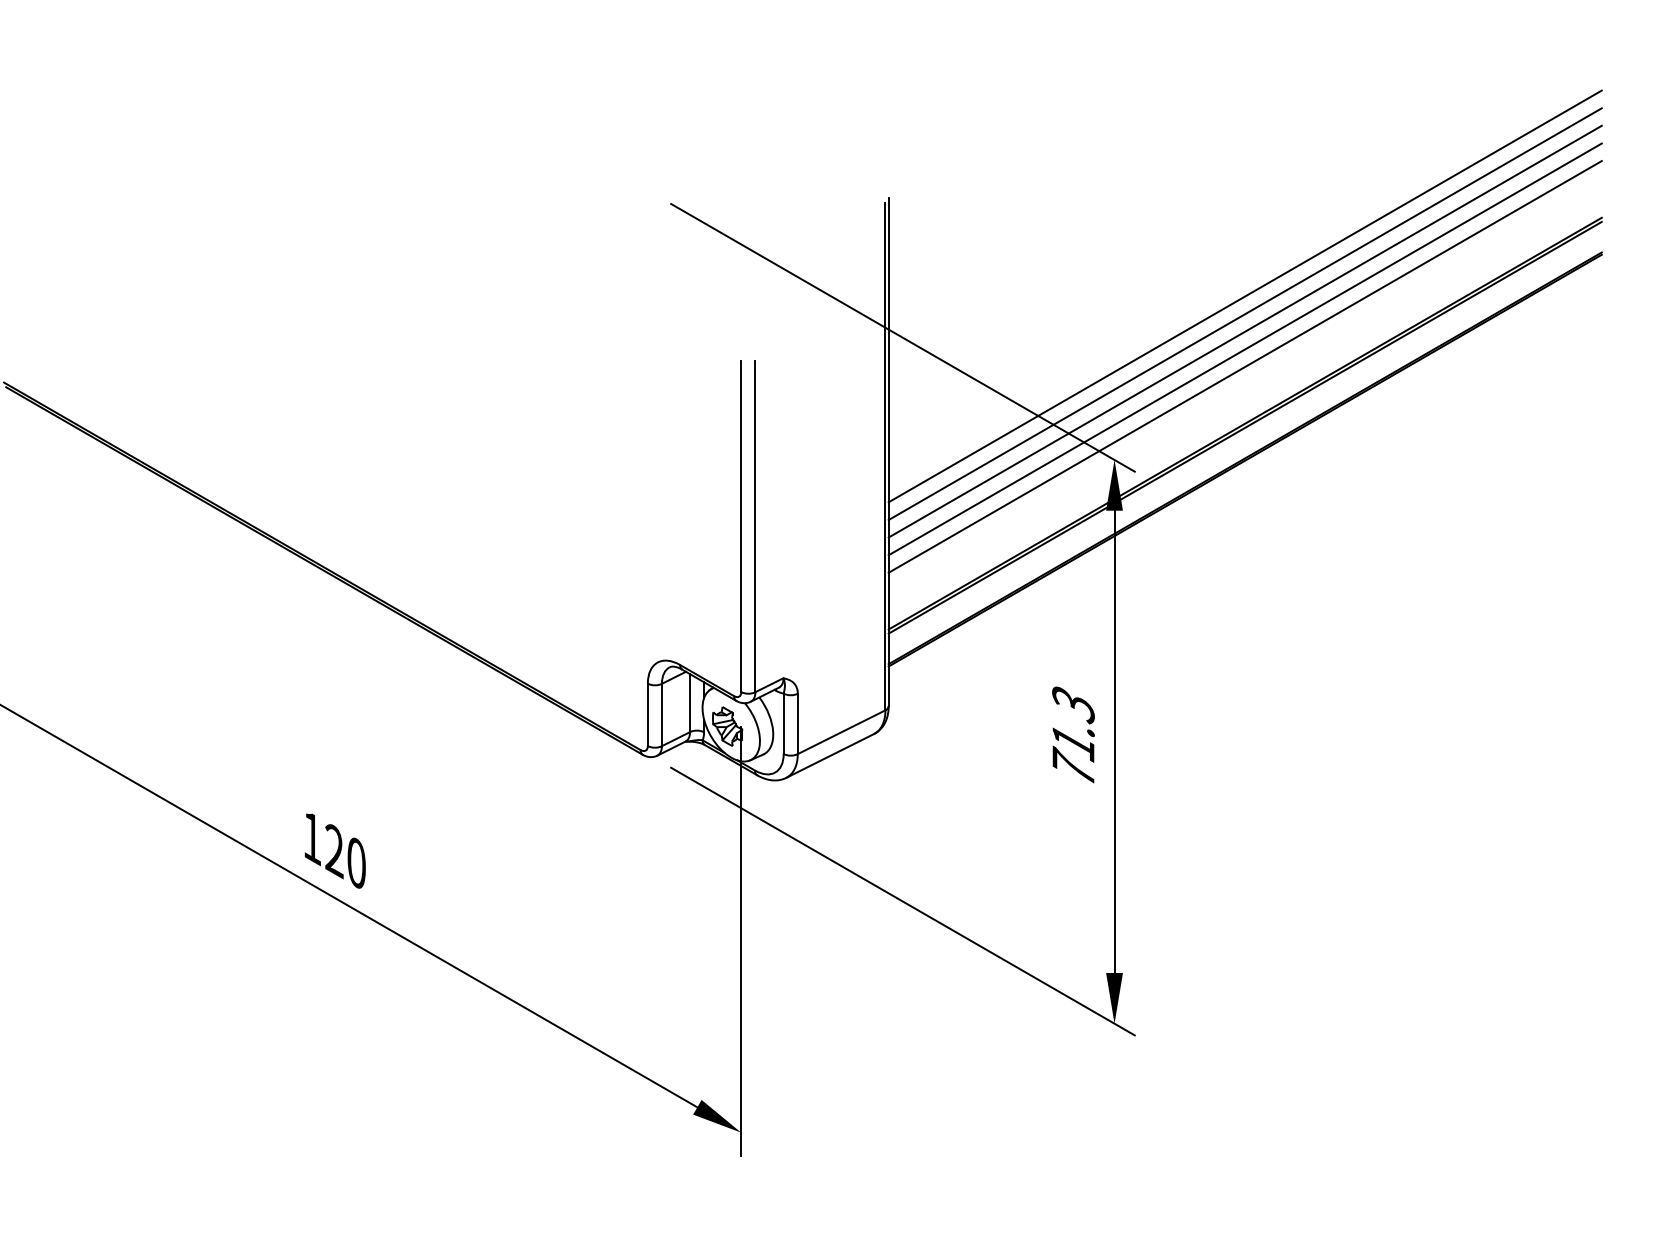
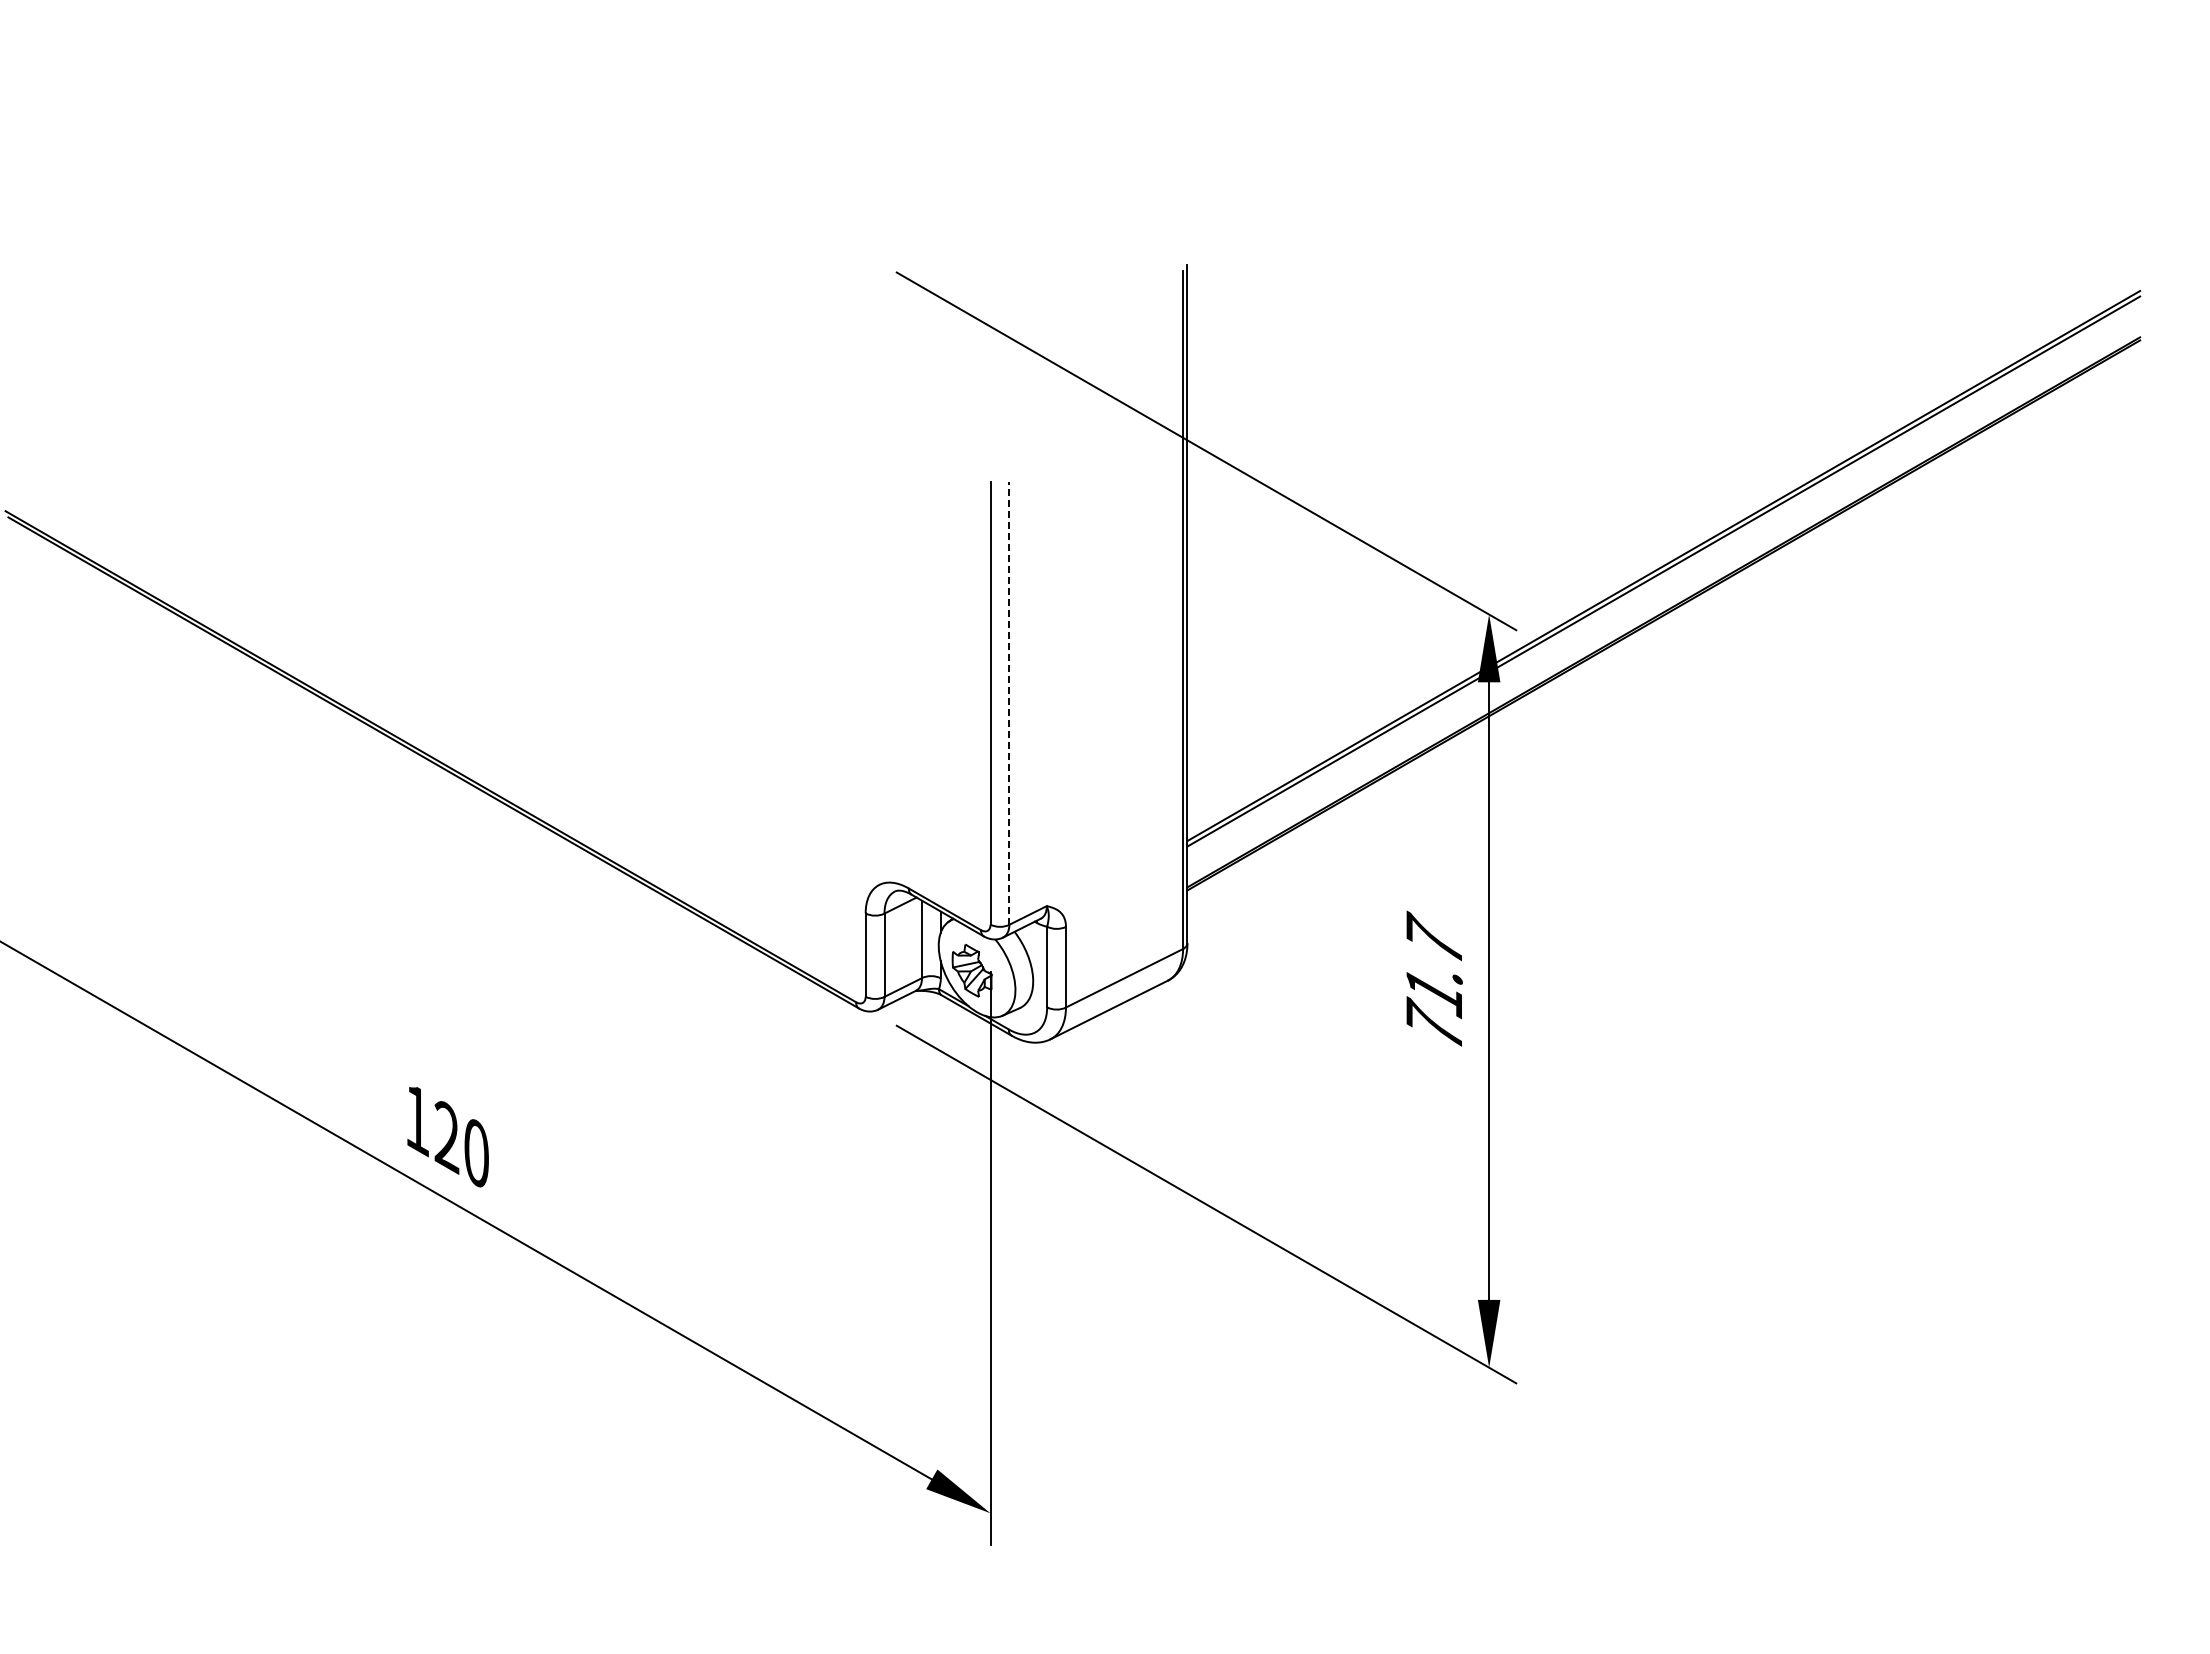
line: (1245, 296) -> (1663, 396), removed
line: (1245, 313) -> (1663, 419), removed
line: (1245, 331) -> (1663, 443), removed
line: (1245, 349) -> (1663, 466), removed
line: (1245, 367) -> (1663, 490), removed
line: (755, 525) -> (1009, 702), solid -> dashed
text: (1072, 702) -> (1433, 938), 71.3 -> 71.7

